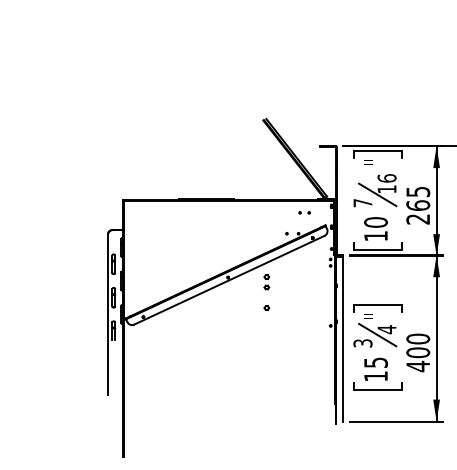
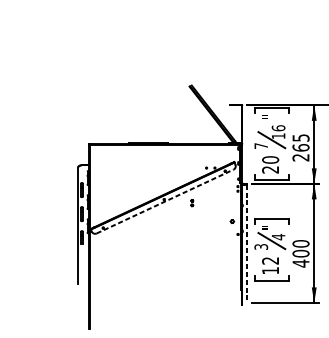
part: (304, 212) -> (219, 152), removed
text: (375, 236) -> (270, 170), 10 -> 20
line: (229, 280) -> (165, 201), solid -> dashed
part: (266, 282) -> (191, 203), size x0.6
part: (266, 307) -> (232, 221), moved
line: (343, 339) -> (247, 244), solid -> dashed
text: (375, 362) -> (270, 260), 15 -> 12

